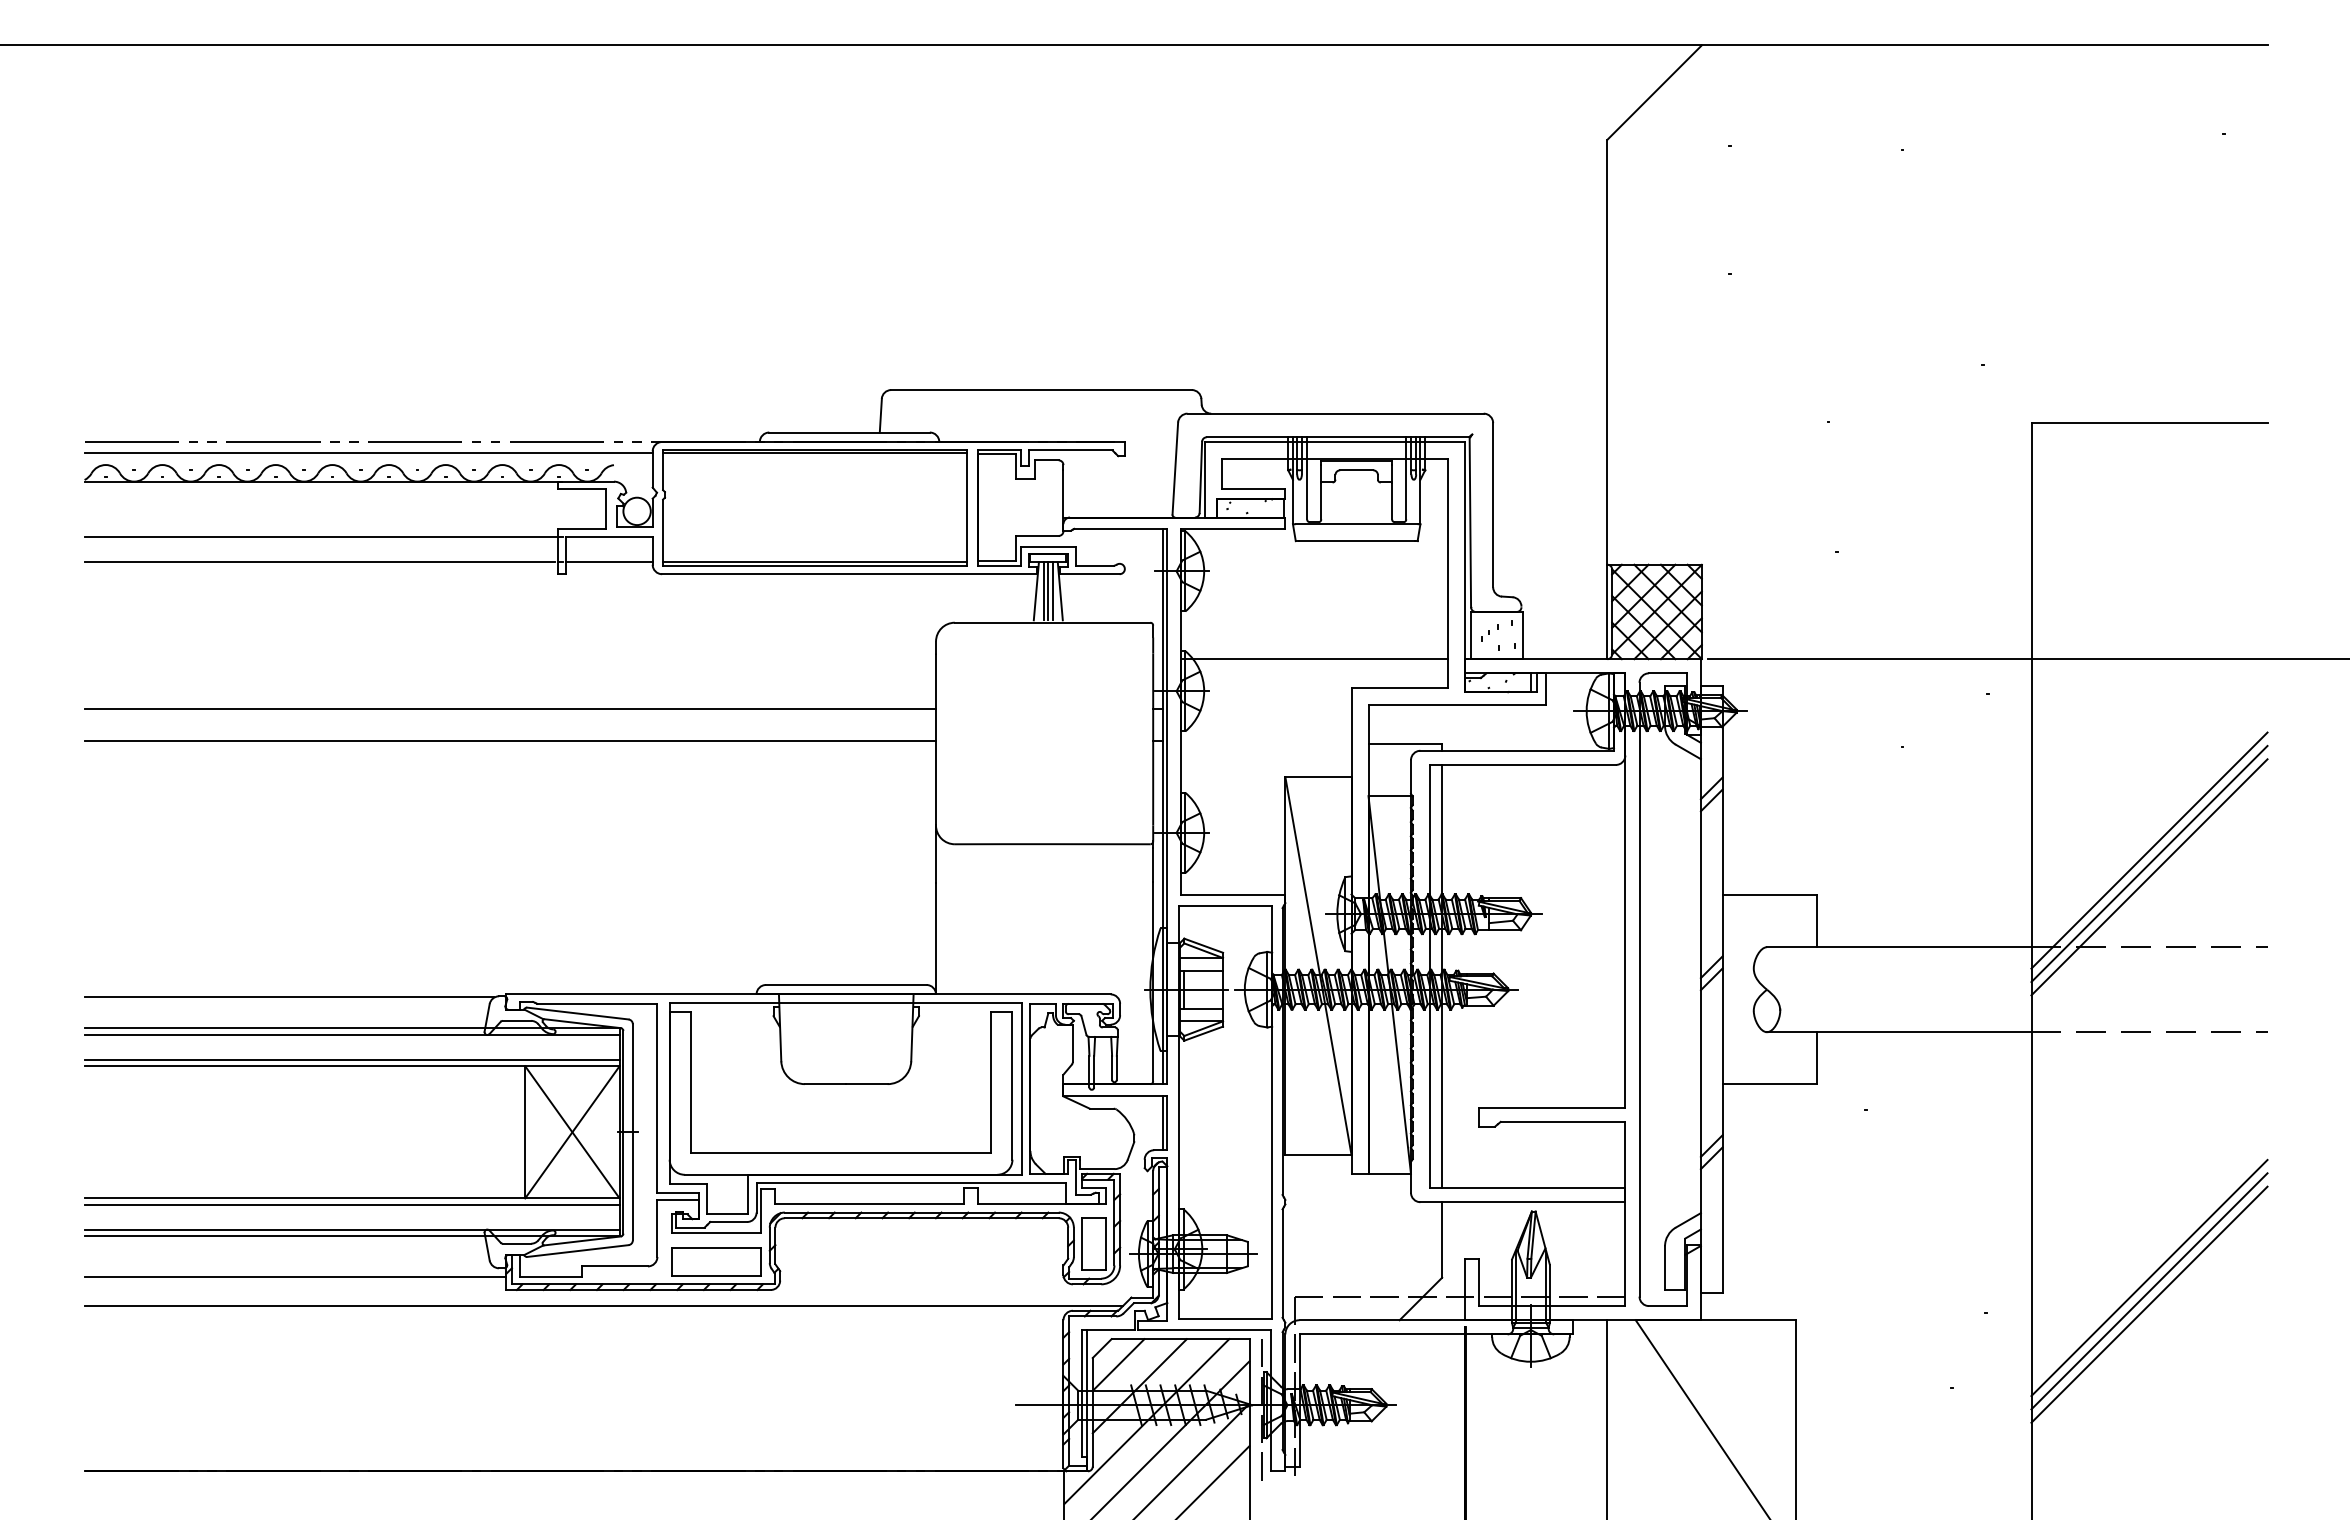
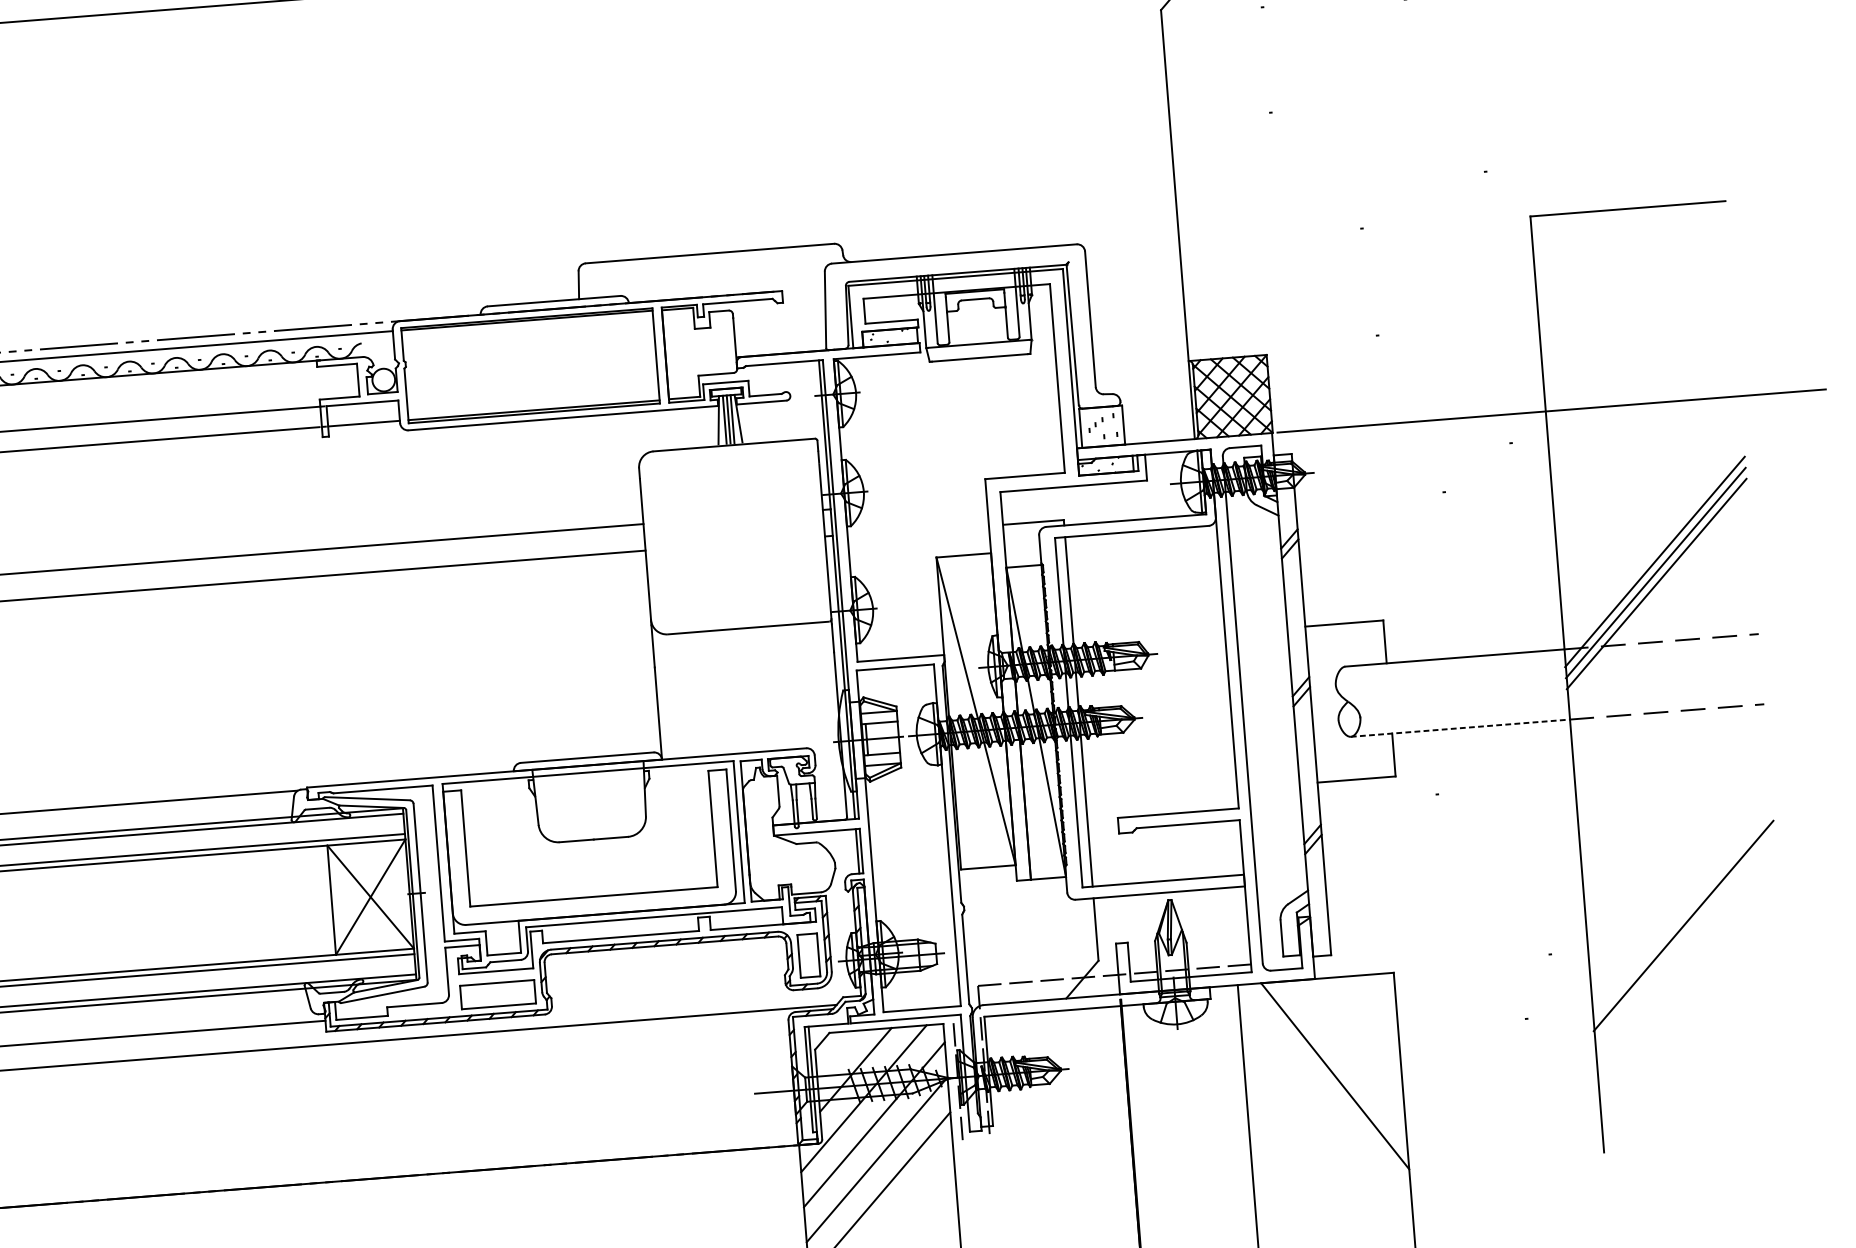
line: (1313, 659) -> (952, 458), removed
line: (1899, 1032) -> (1460, 728), solid -> dashed
line: (2149, 1277) -> (1682, 914), removed
line: (2149, 1304) -> (1684, 936), removed
line: (1118, 1364) -> (836, 1053), removed

